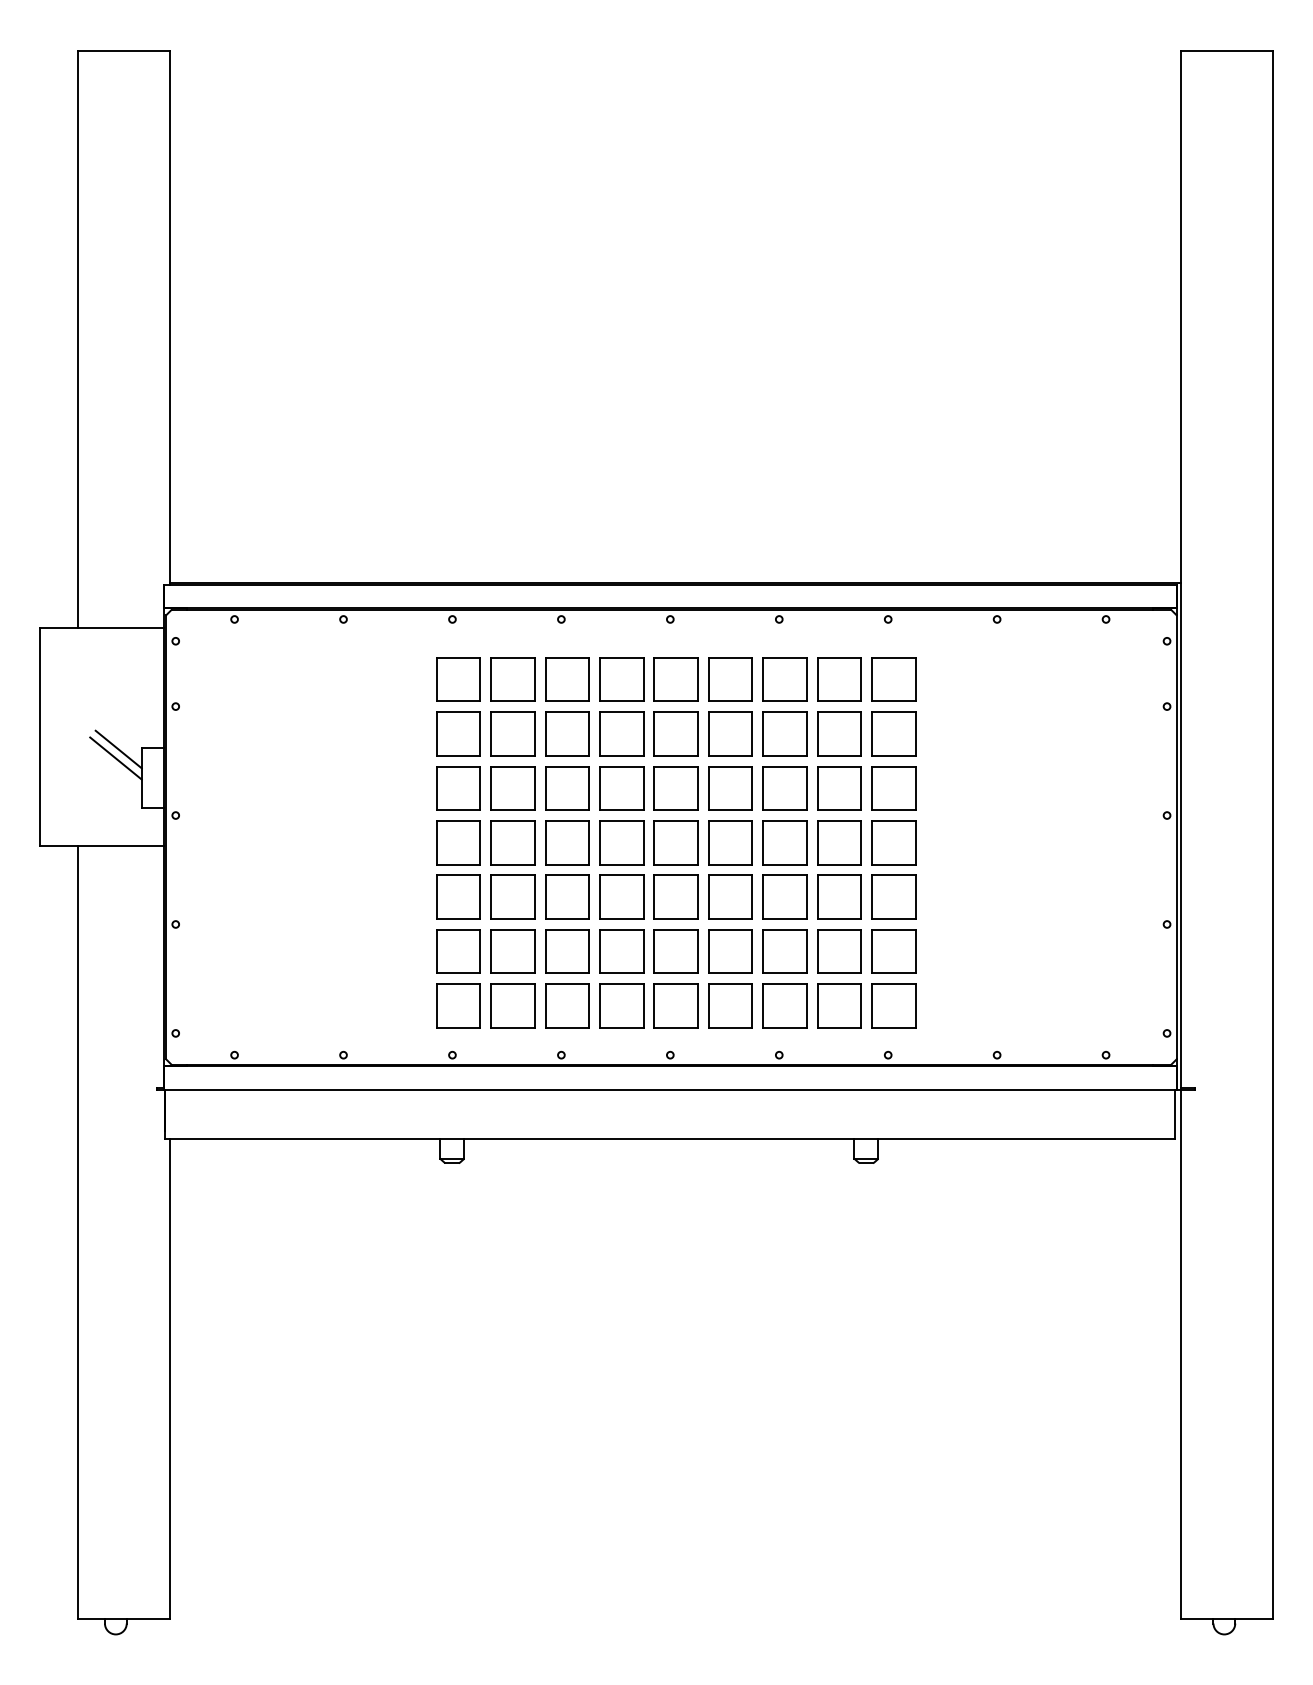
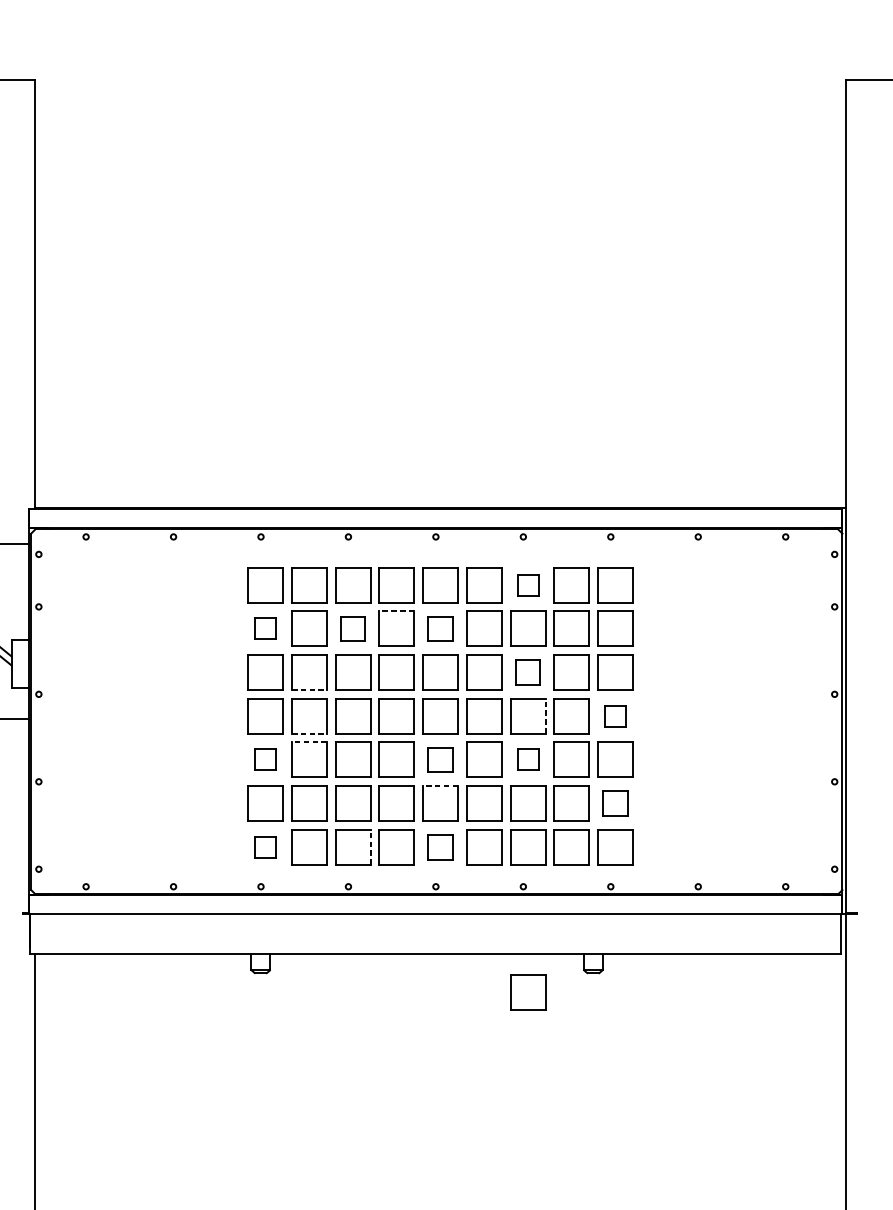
part: (784, 679) -> (527, 585), size x0.6
line: (621, 712) -> (396, 611), solid -> dashed
part: (458, 733) -> (265, 628), size x0.6
part: (567, 733) -> (353, 628), size x0.7
part: (675, 733) -> (440, 628), size x0.7
part: (784, 788) -> (527, 672), size x0.7
line: (512, 810) -> (309, 690), solid -> dashed
line: (806, 842) -> (545, 716), solid -> dashed
part: (893, 842) -> (615, 716), size x0.6
line: (512, 864) -> (309, 733), solid -> dashed
line: (512, 875) -> (309, 742), solid -> dashed
part: (458, 896) -> (265, 759), size x0.6
part: (675, 896) -> (440, 759), size x0.7
part: (784, 896) -> (527, 759), size x0.6
line: (676, 929) -> (440, 785), solid -> dashed
part: (893, 951) -> (615, 803), size x0.7
part: (458, 1005) -> (265, 846), size x0.6
part: (675, 1005) -> (440, 846), size x0.7
line: (589, 1006) -> (371, 847), solid -> dashed
part: (784, 1186) -> (527, 992), added

